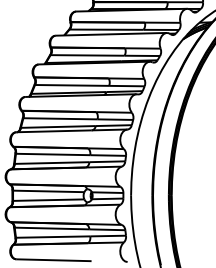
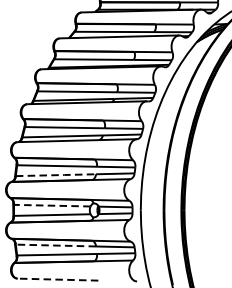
line: (52, 163) -> (56, 175), solid -> dashed
line: (49, 191) -> (53, 205), solid -> dashed
line: (52, 228) -> (56, 245), solid -> dashed
line: (53, 260) -> (57, 279), solid -> dashed

